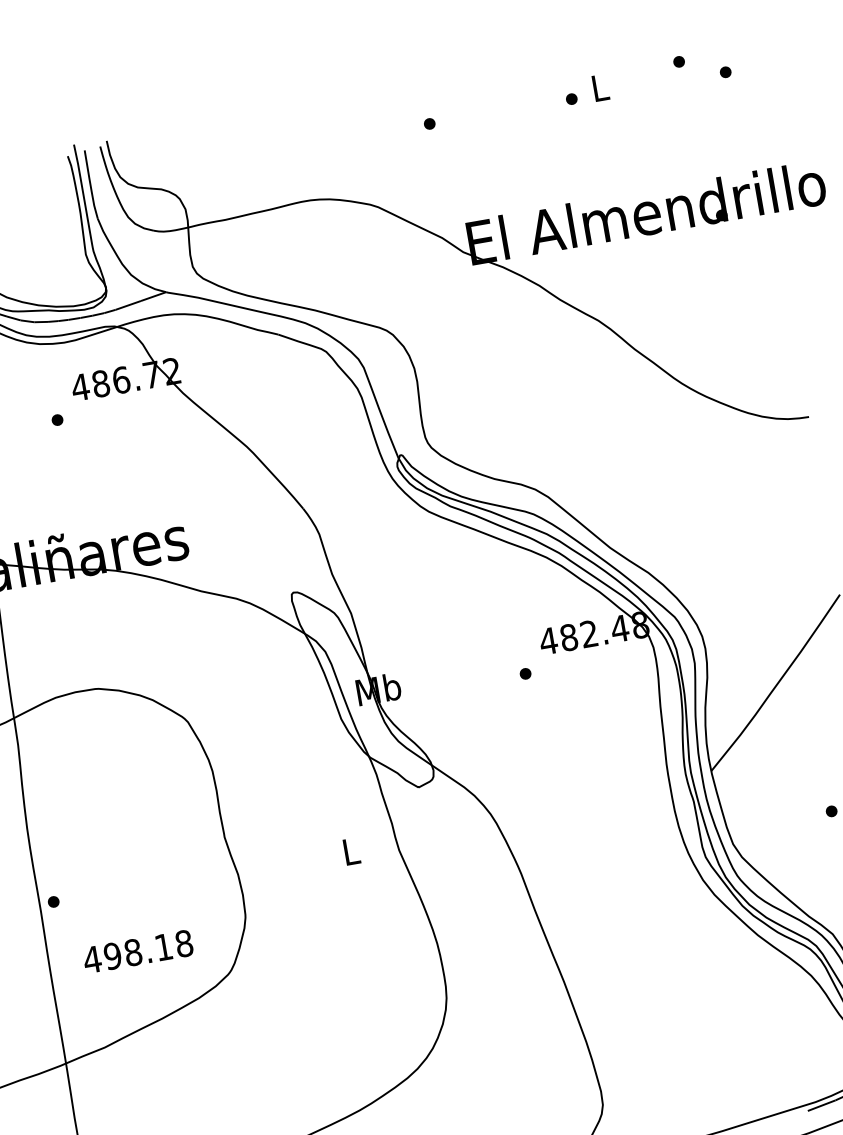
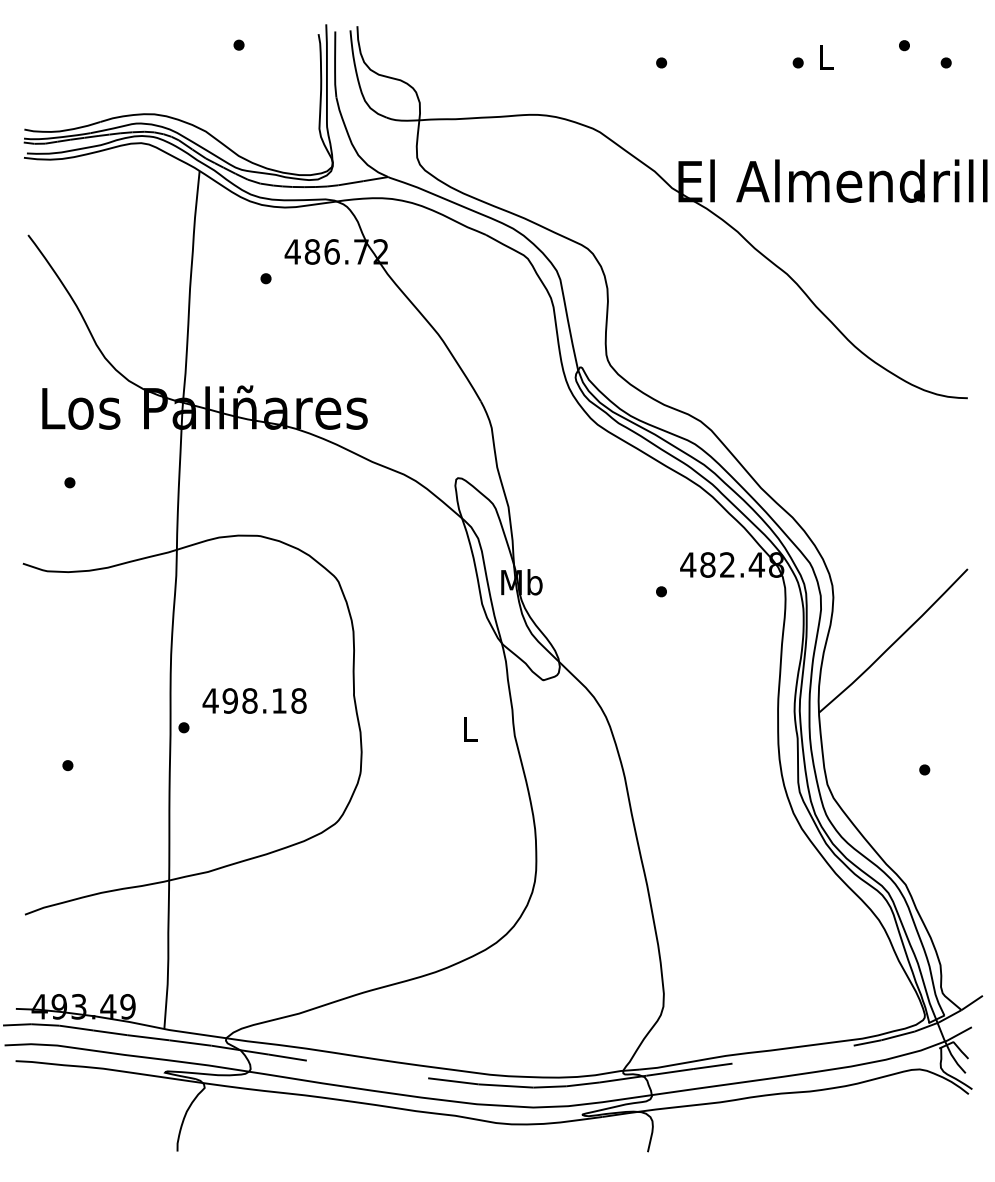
text: (137, 951) -> (254, 700), moved

